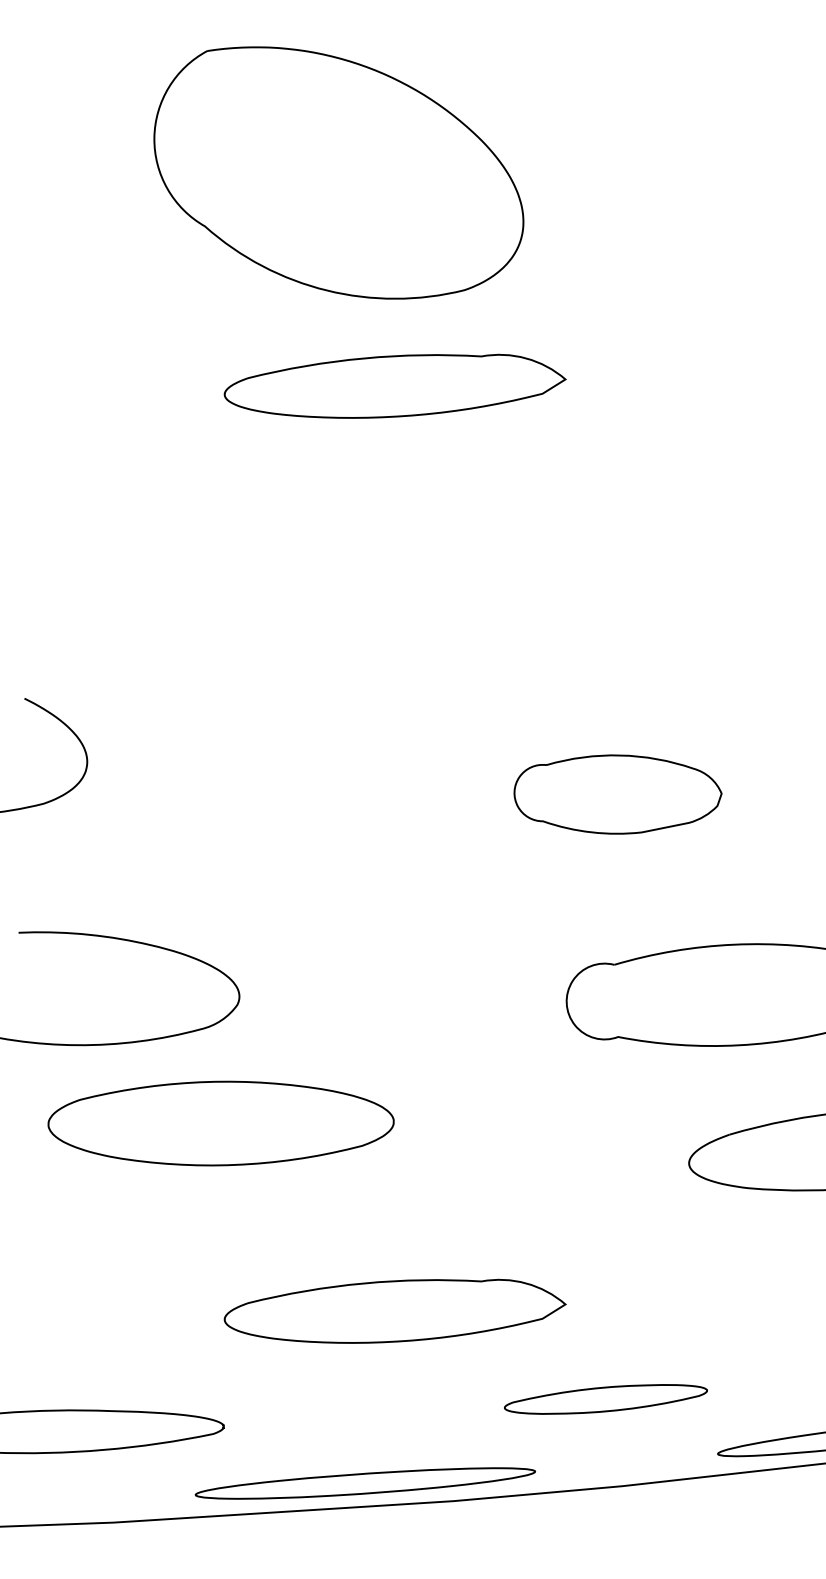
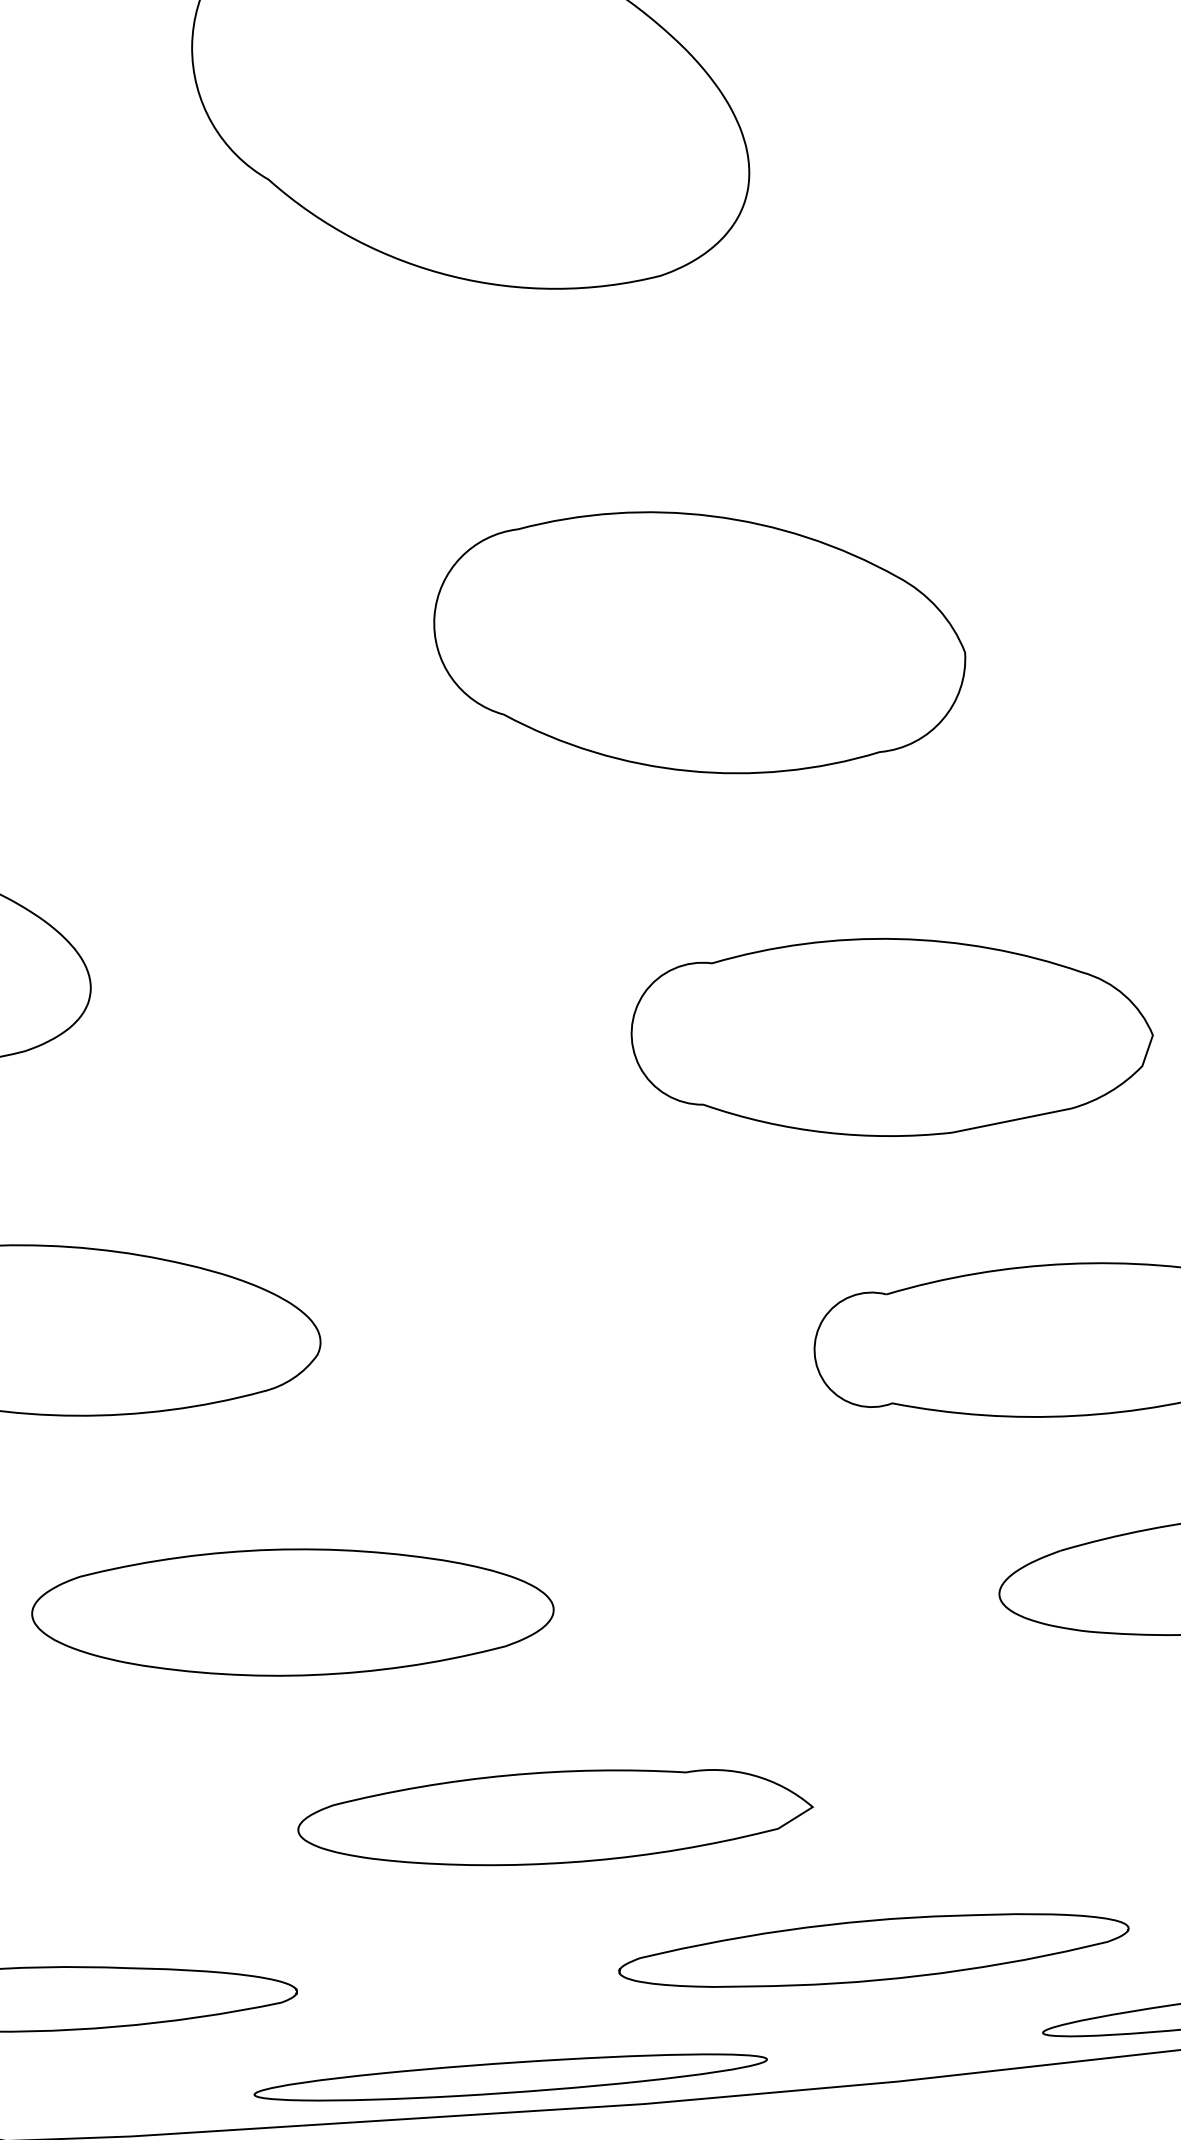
part: (394, 385) -> (554, 419), removed
part: (490, 532) -> (699, 641), added
part: (617, 794) -> (891, 1037), size x1.67
part: (220, 1123) -> (291, 1612), moved
part: (605, 1399) -> (873, 1950), size x1.67

